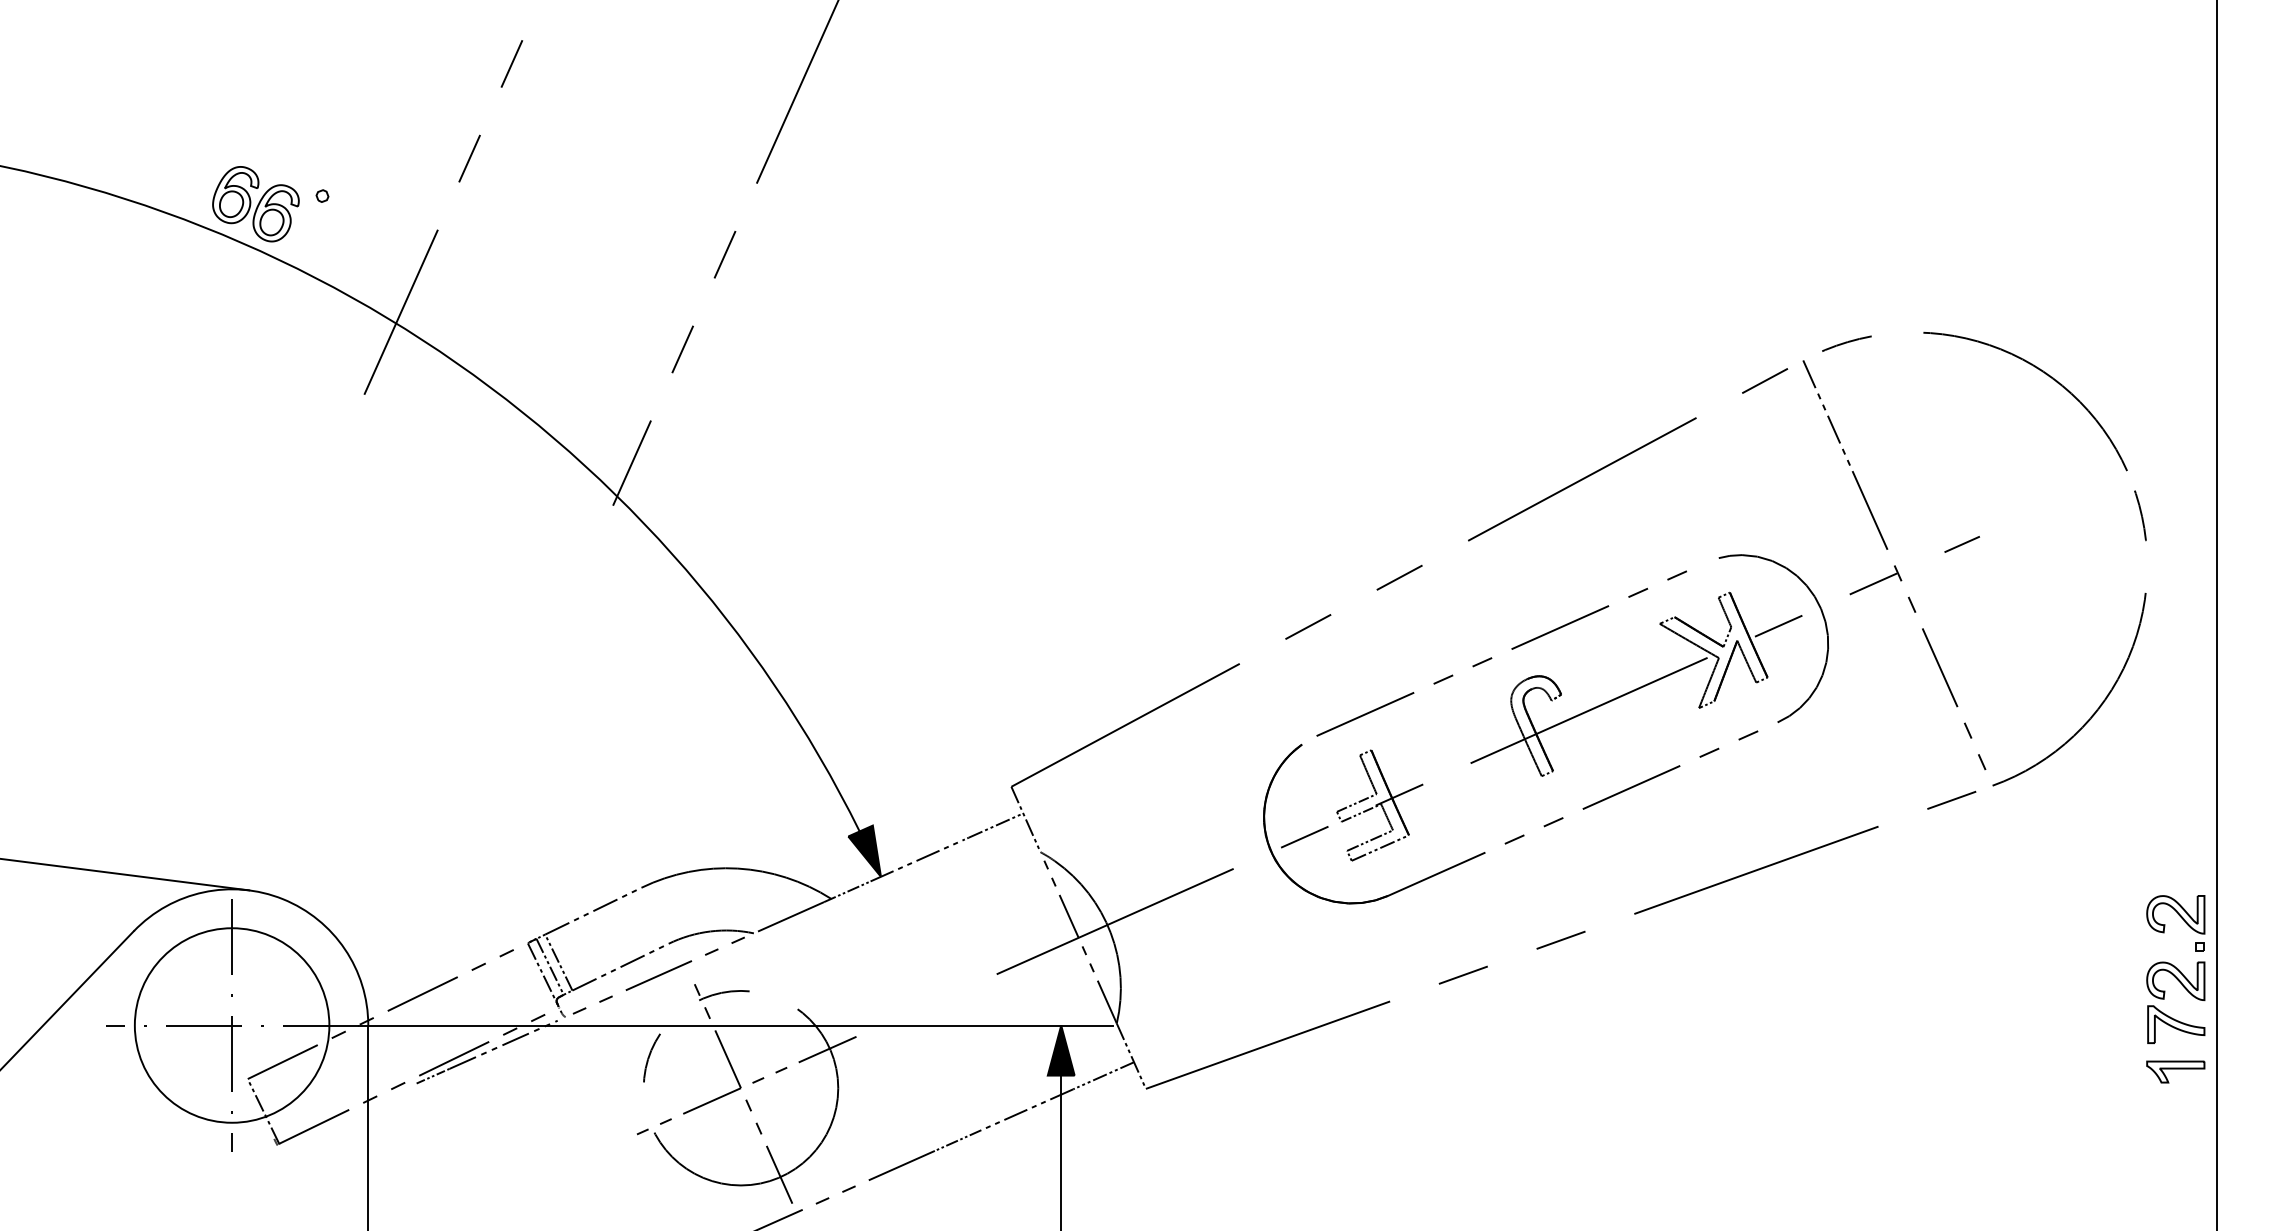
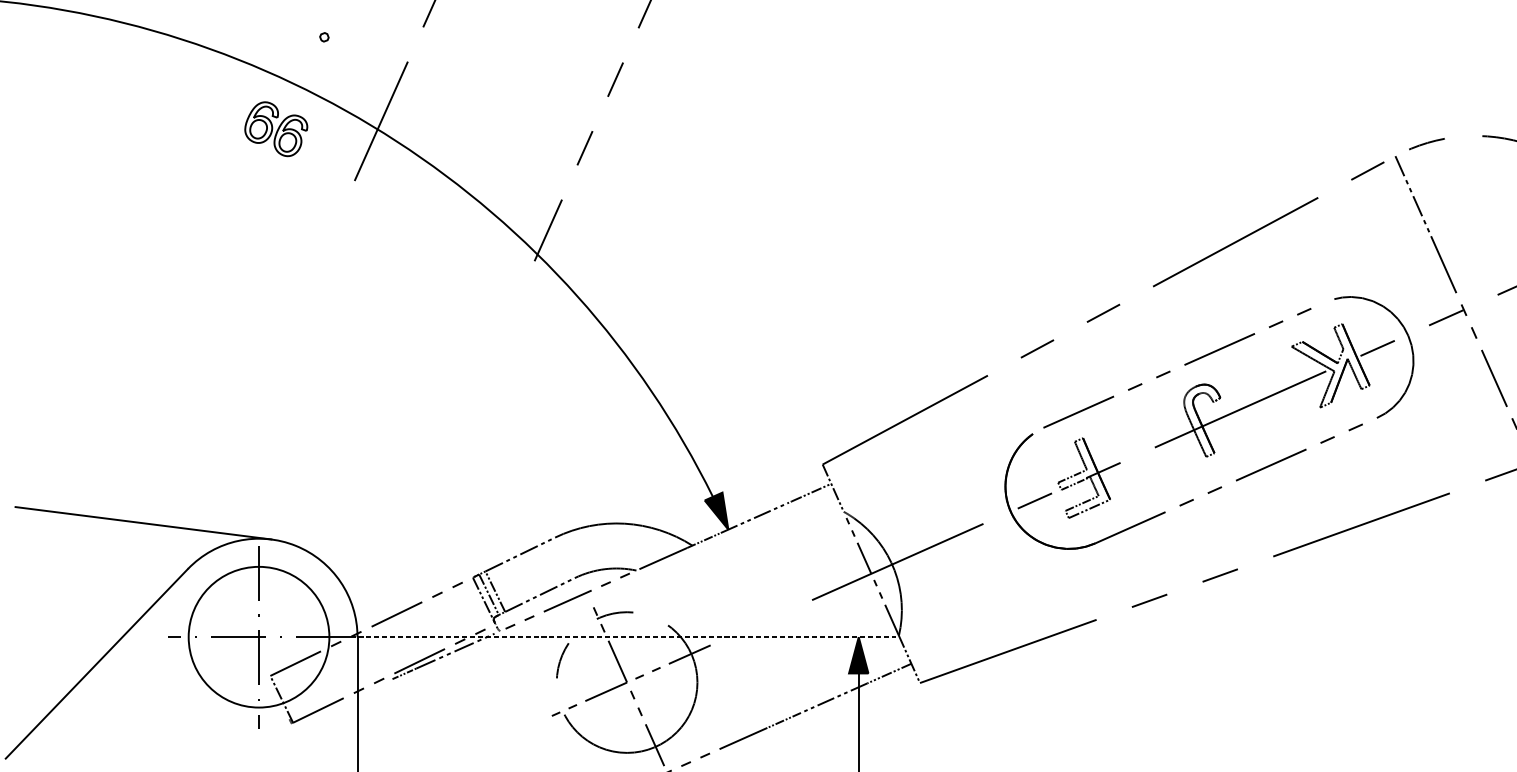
part: (255, 204) -> (275, 129), moved
line: (736, 1025) -> (623, 637), solid -> dashed

